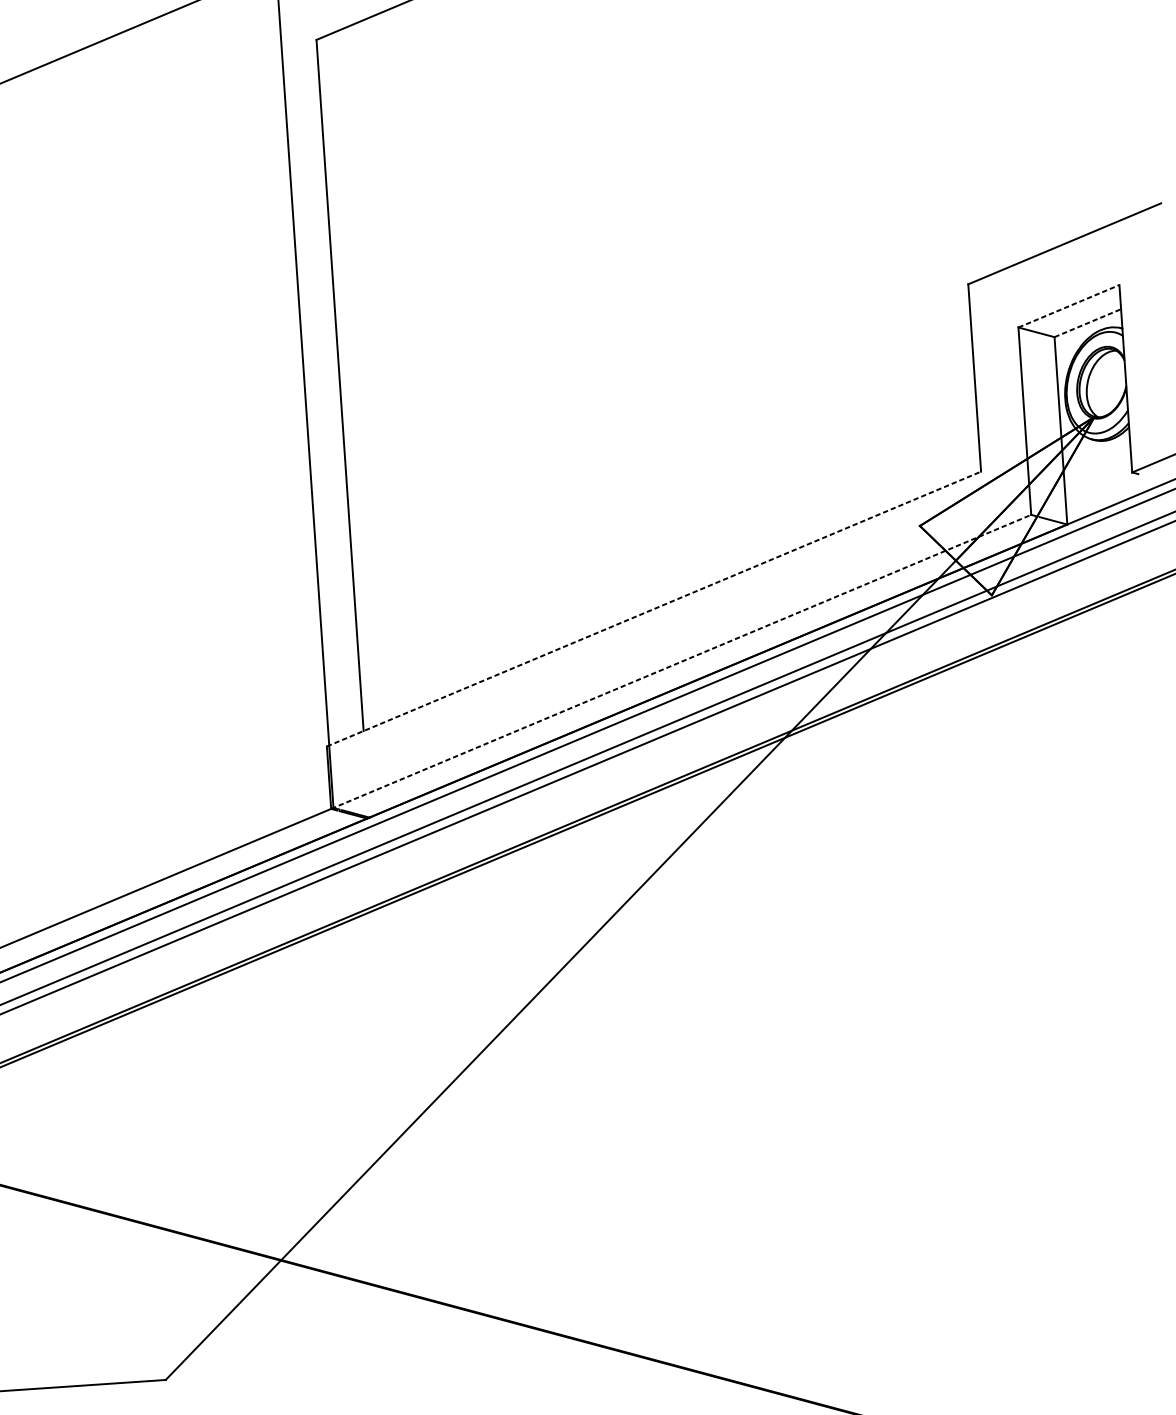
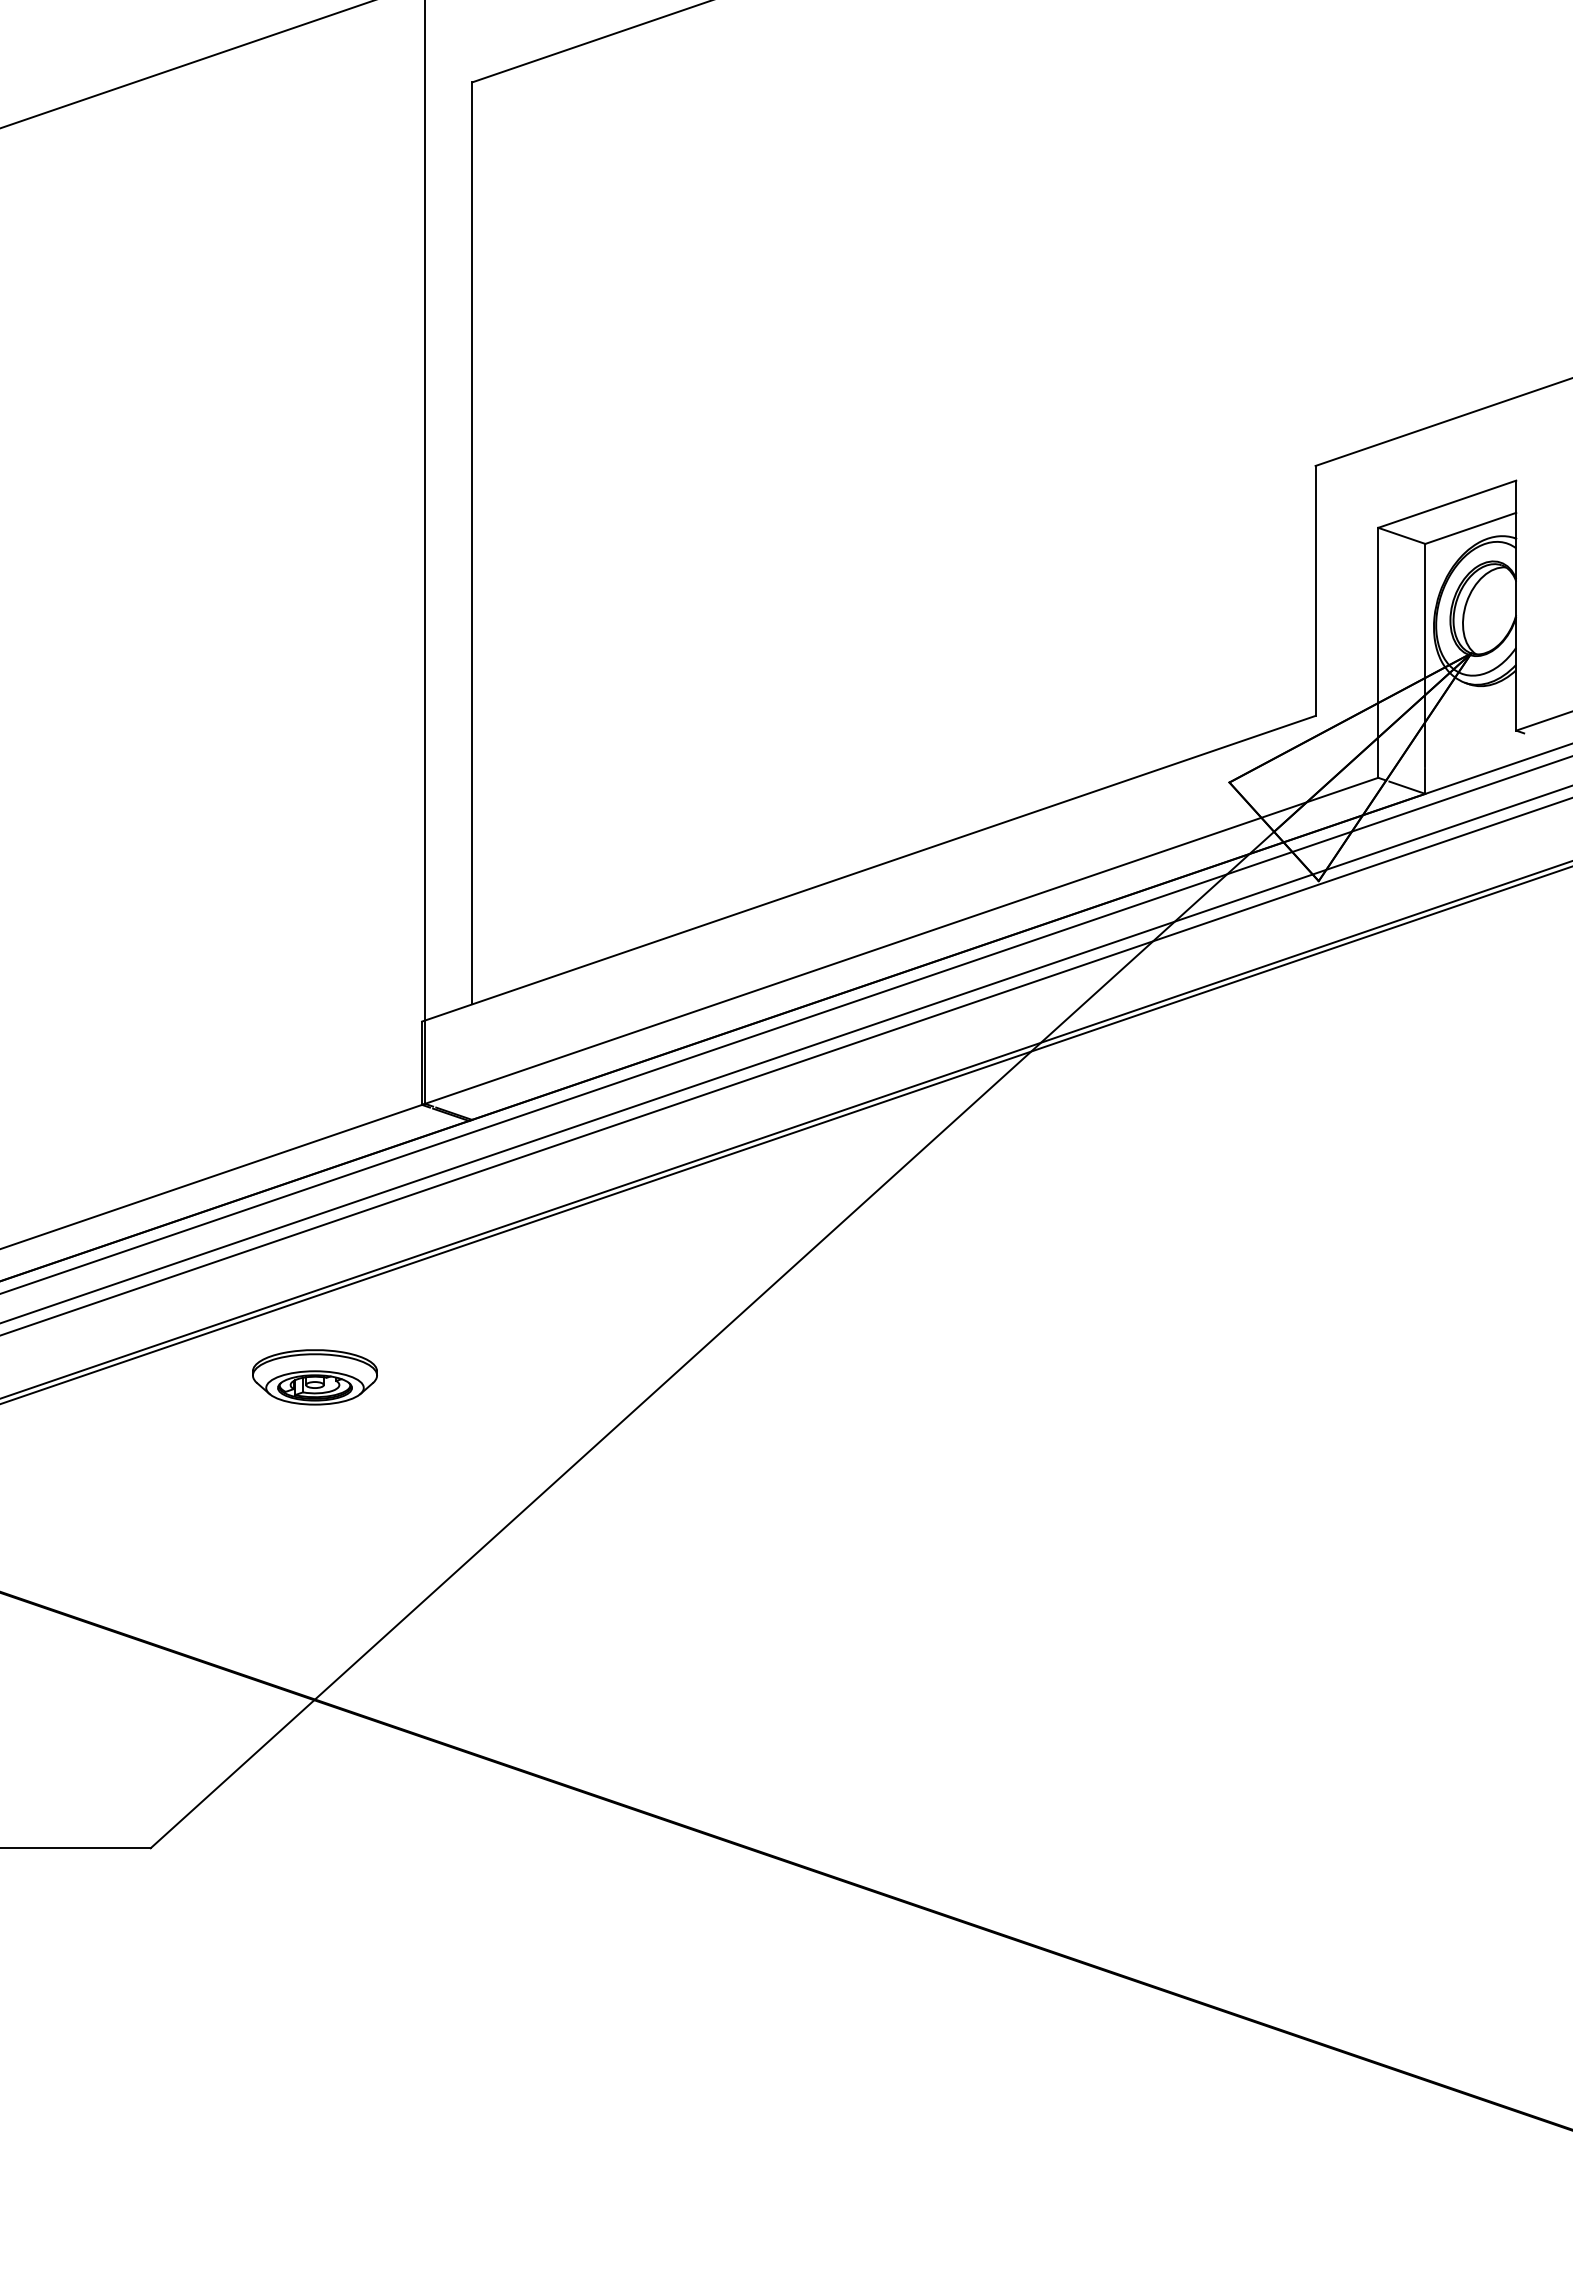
line: (1069, 306) -> (1447, 504), dashed -> solid
line: (1088, 323) -> (1471, 528), dashed -> solid
line: (654, 608) -> (869, 868), dashed -> solid
line: (681, 661) -> (900, 941), dashed -> solid
part: (264, 1018) -> (314, 1377), added

